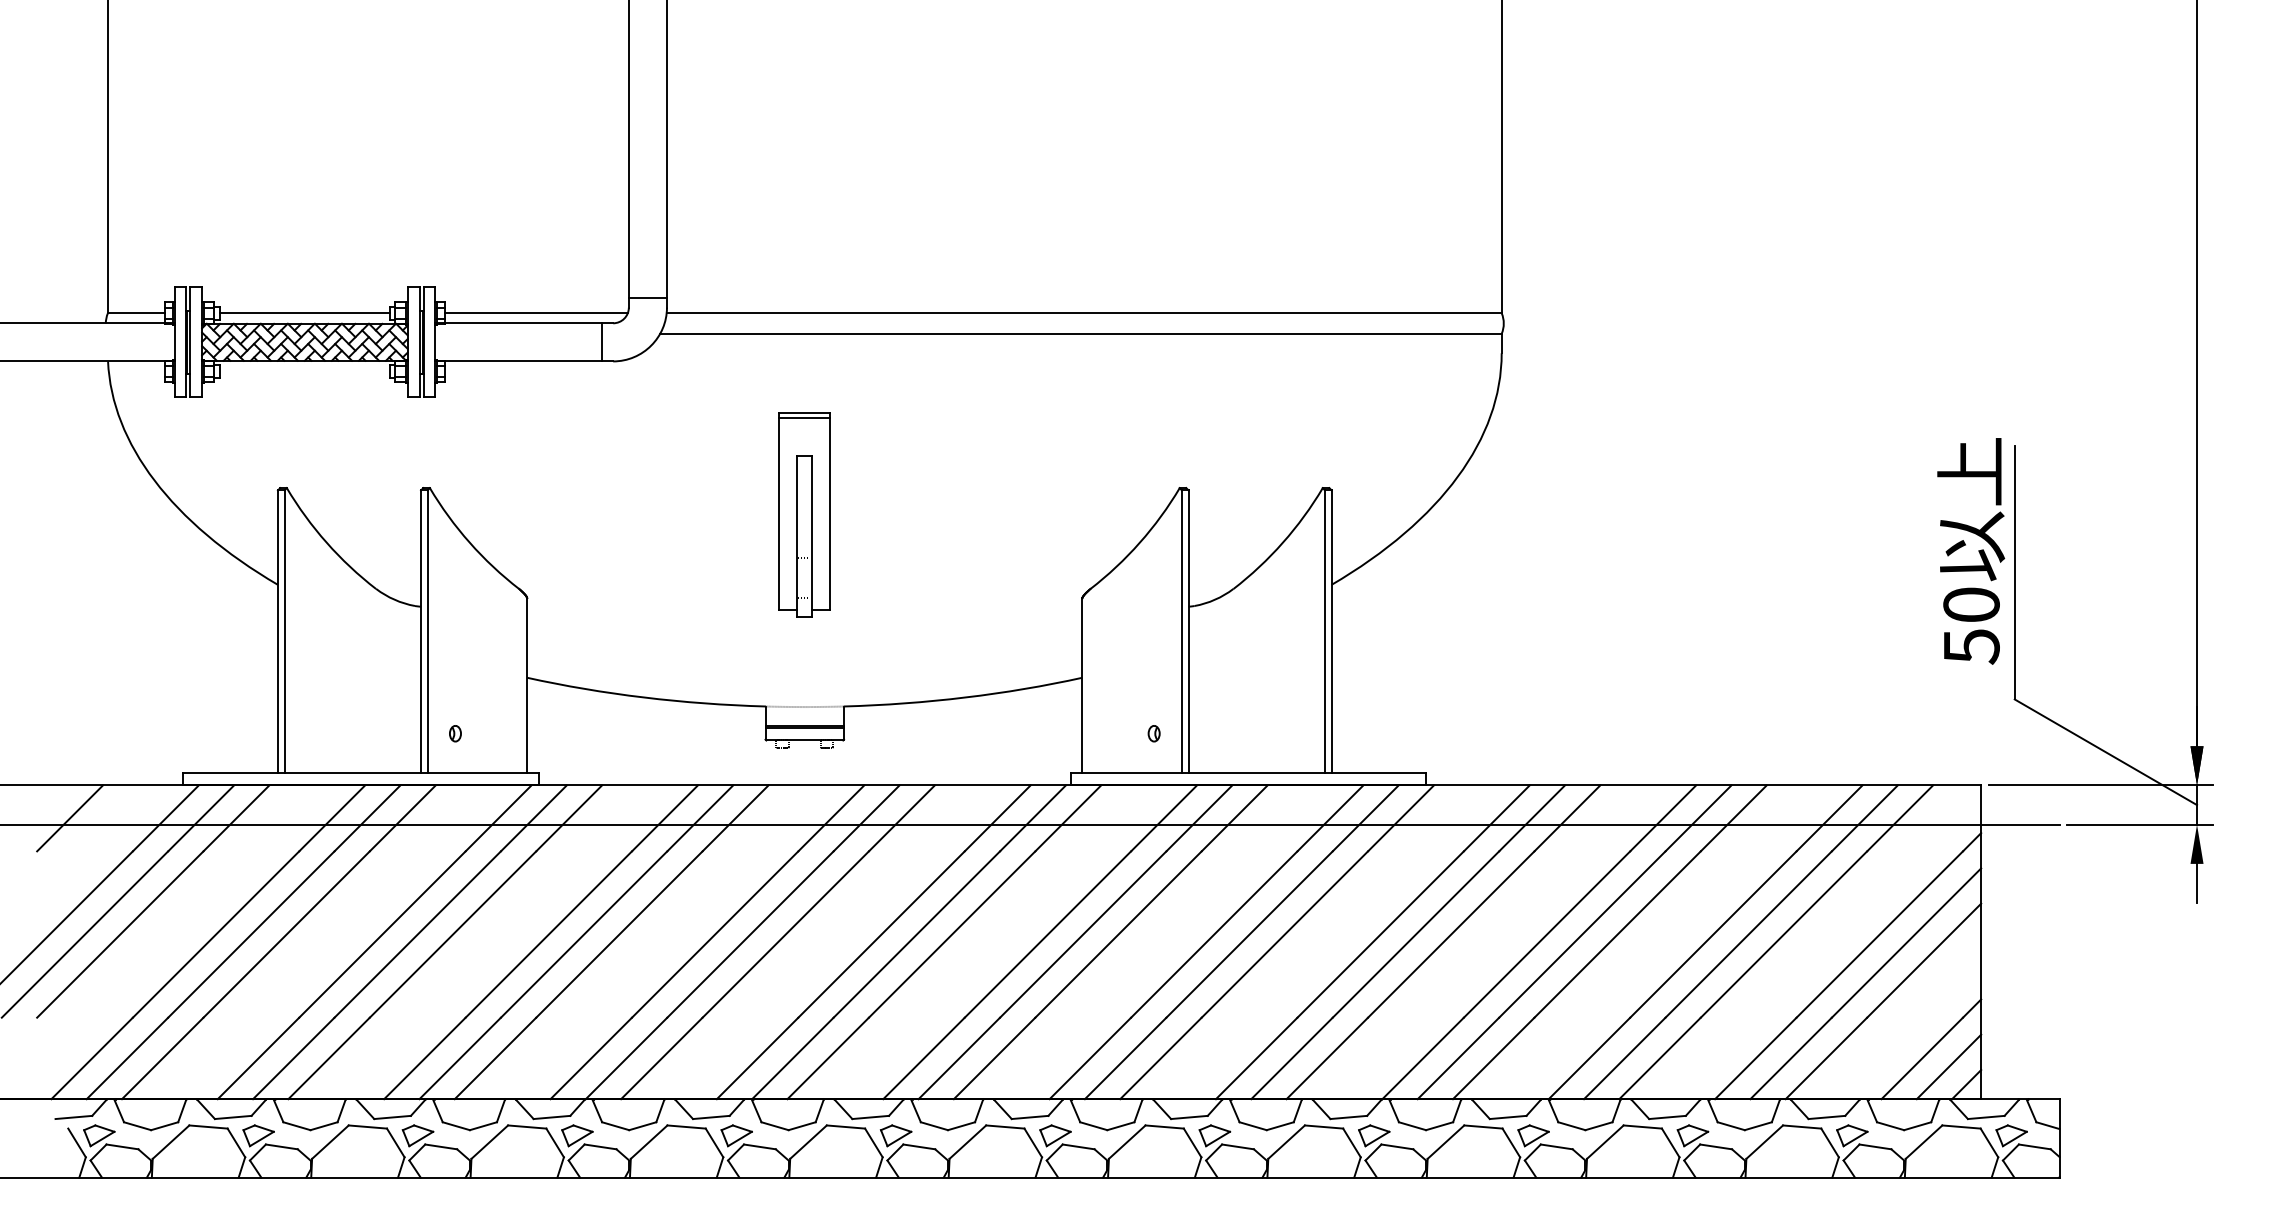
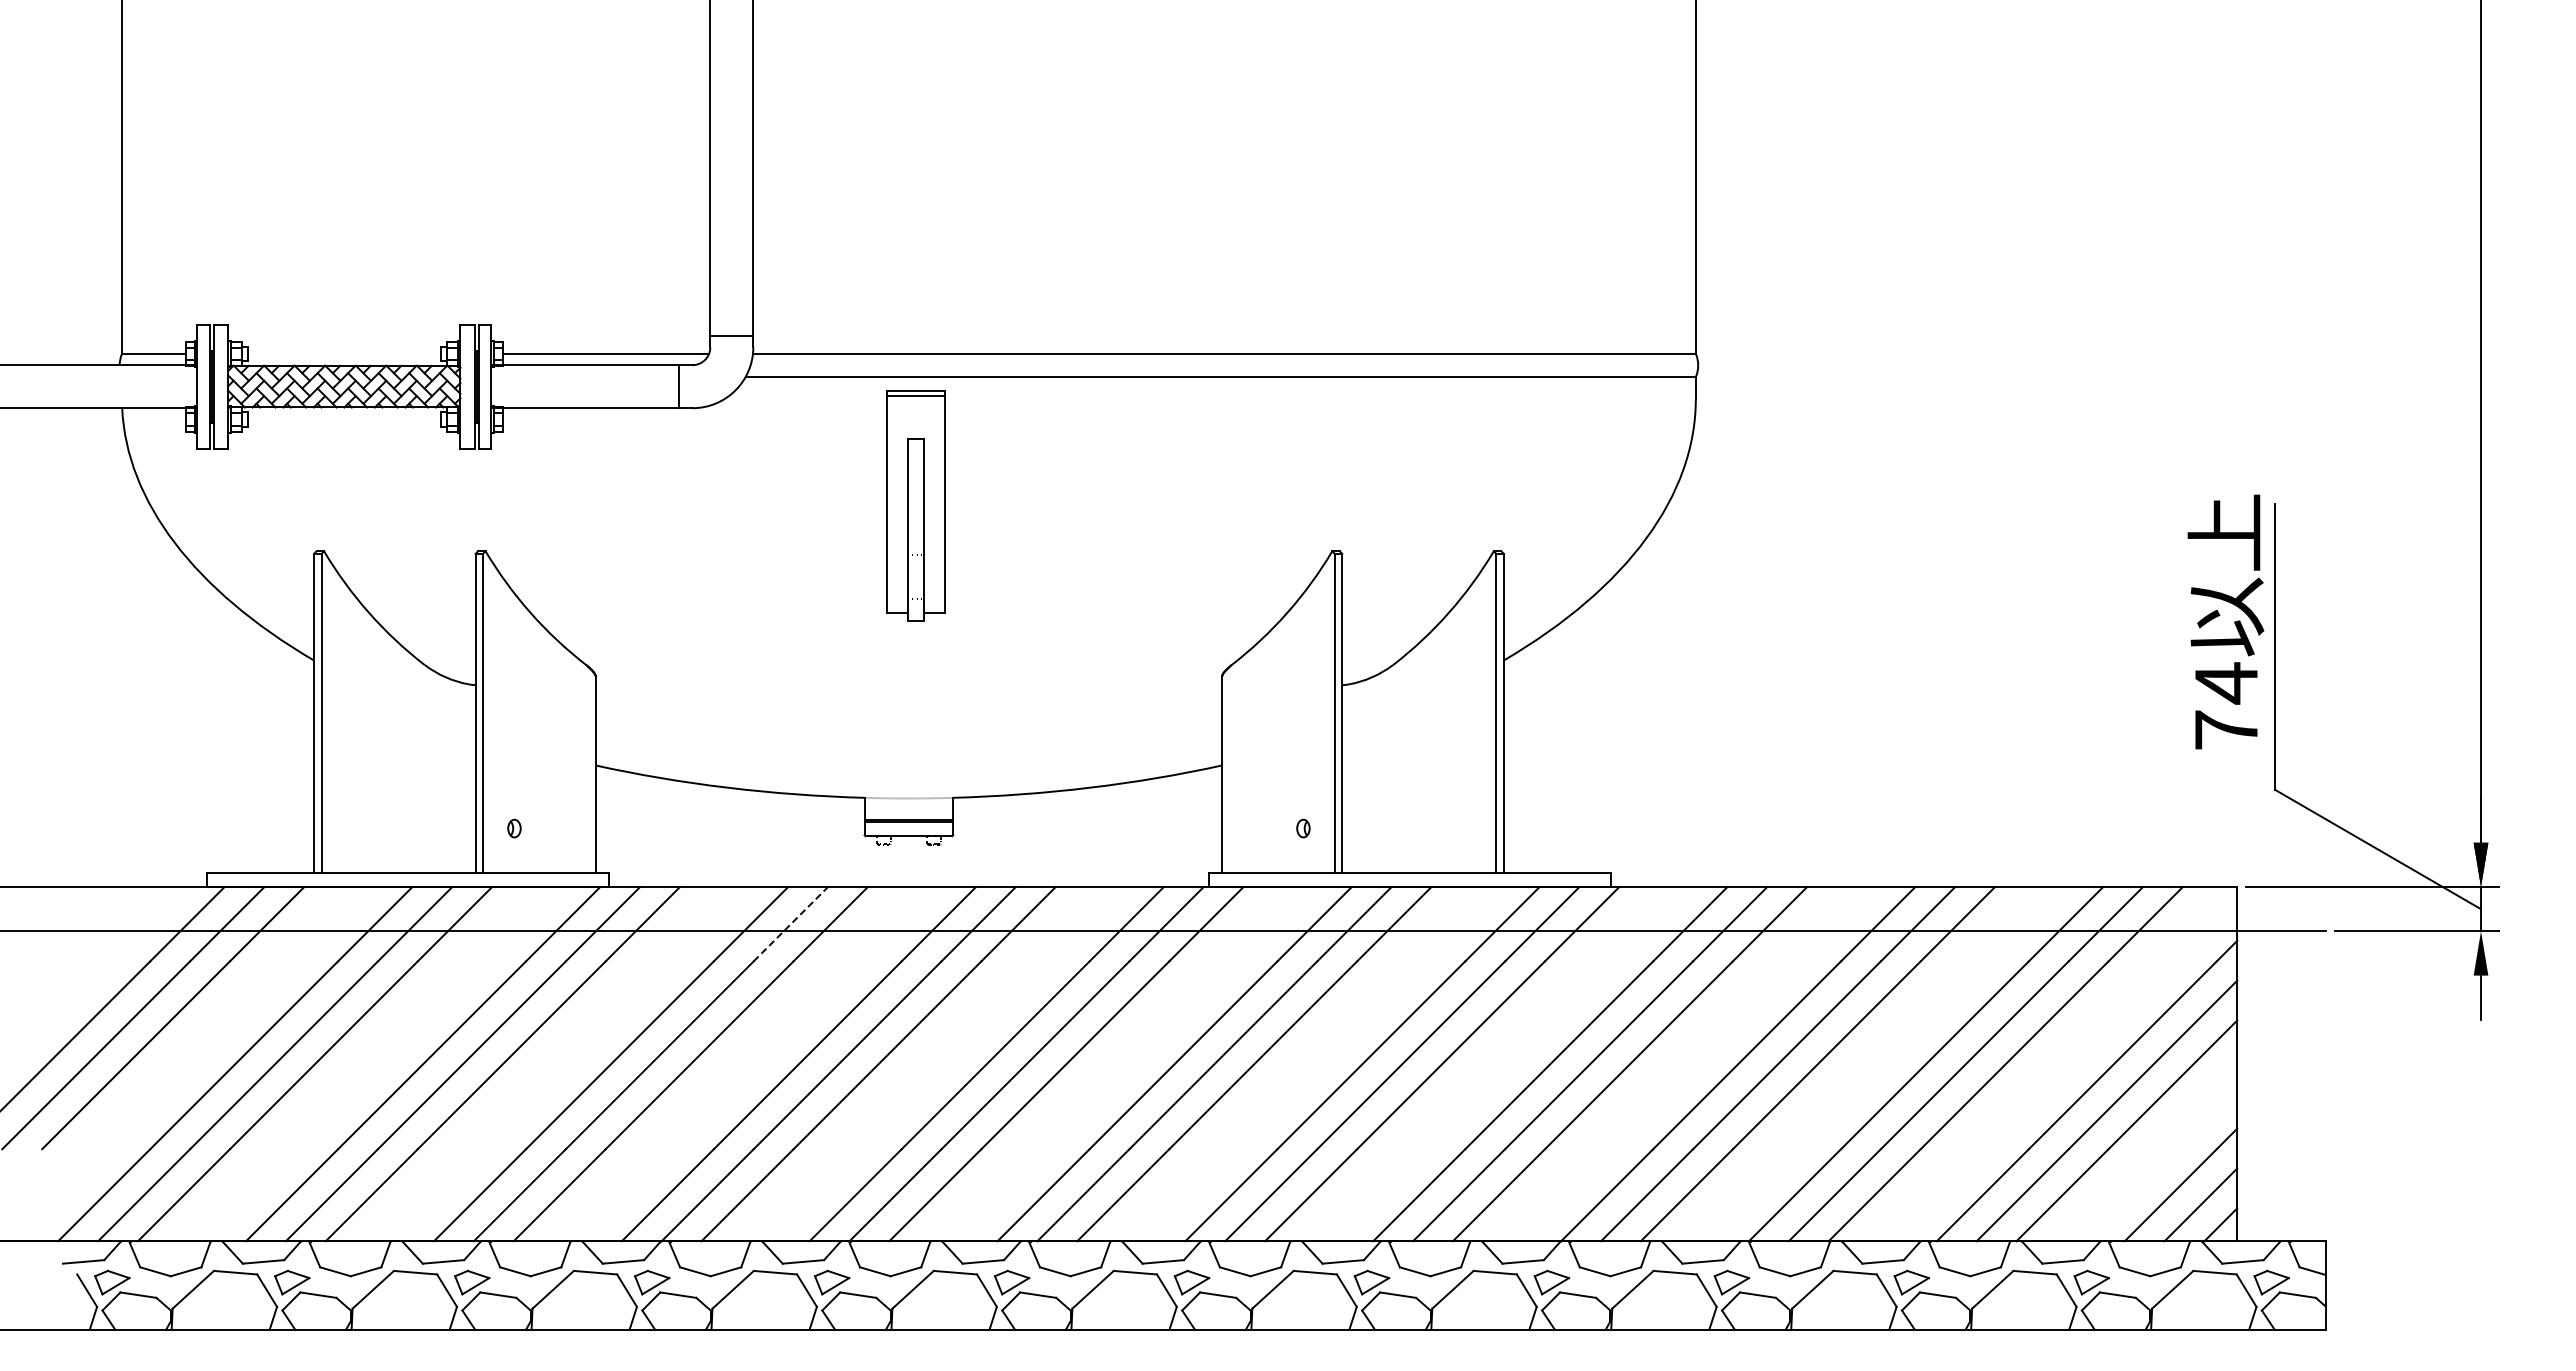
line: (304, 312) -> (344, 353), removed
part: (804, 514) -> (915, 505), moved
text: (1971, 625) -> (2226, 706), 50 -> 74
line: (70, 818) -> (79, 924), removed
line: (699, 818) -> (790, 924), solid -> dashed

